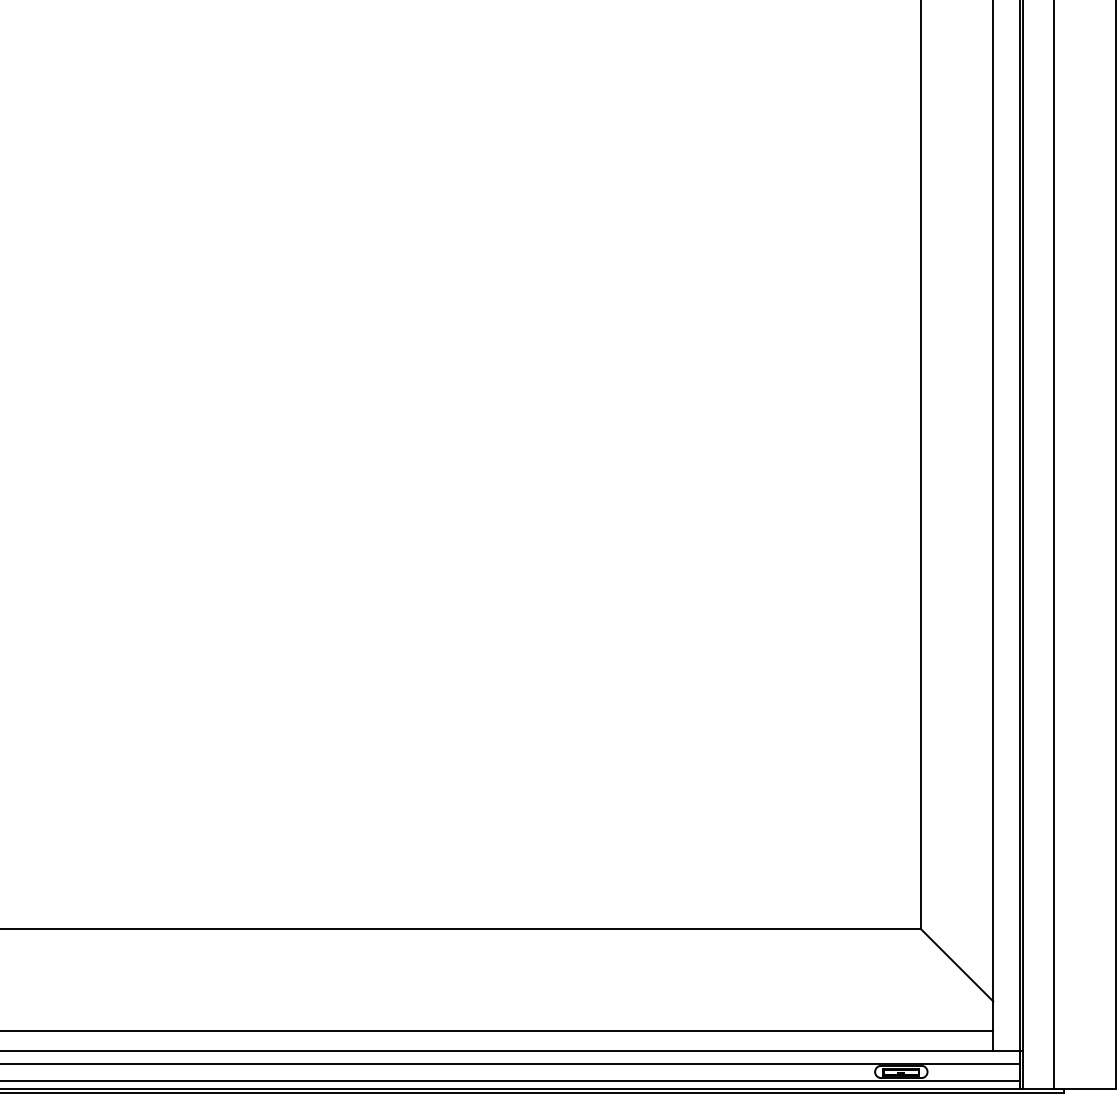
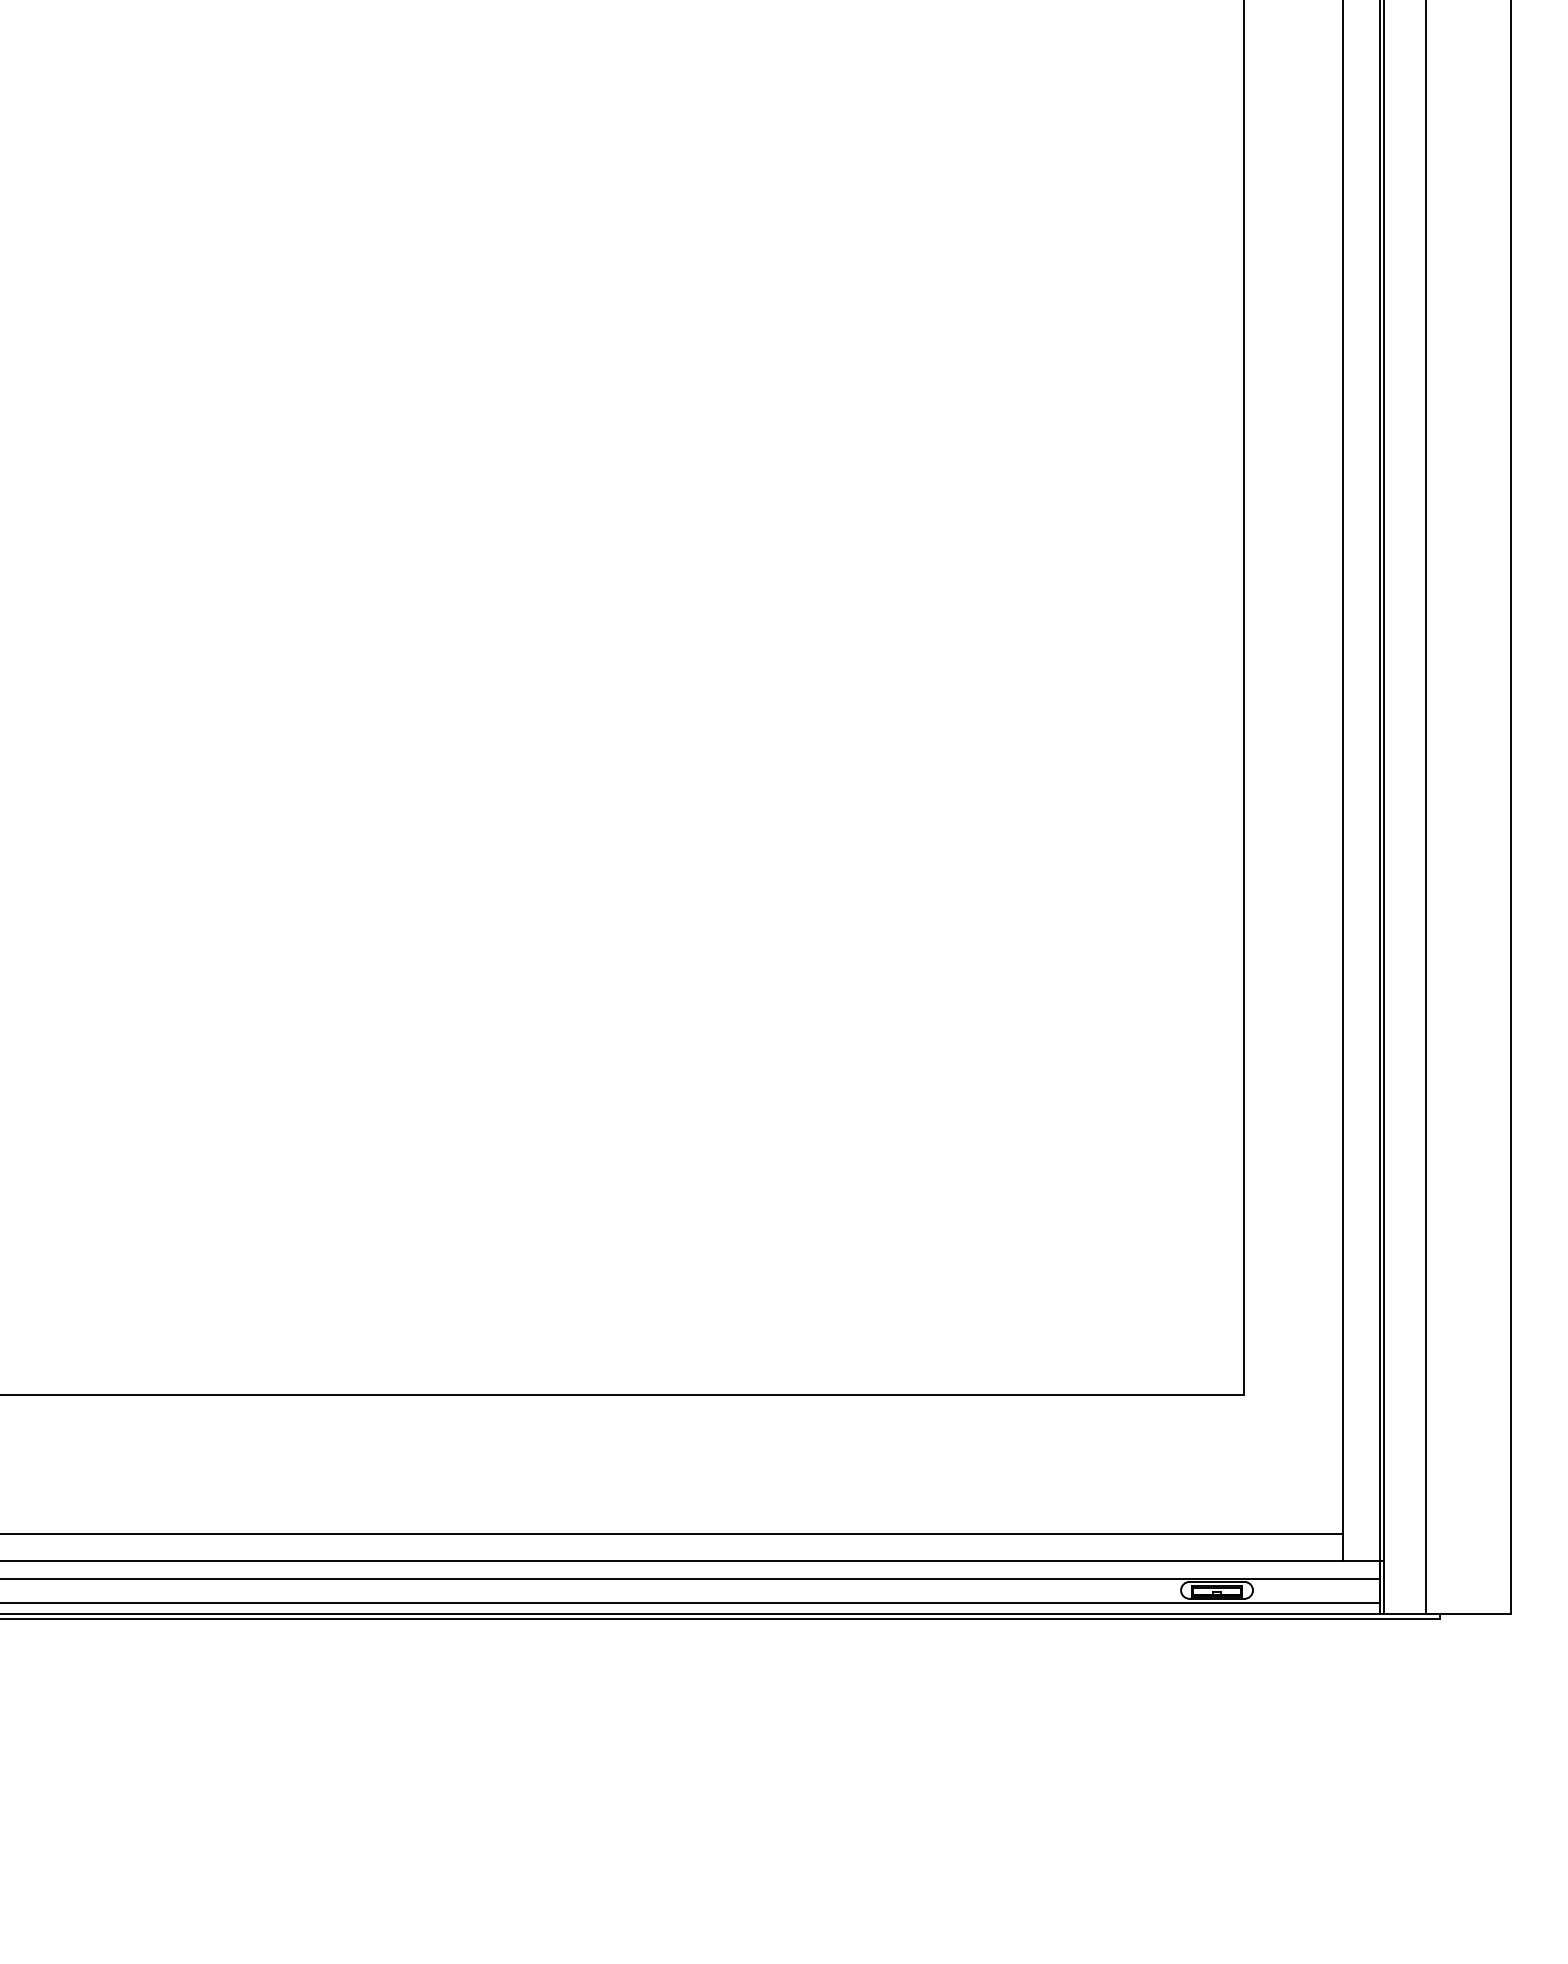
line: (957, 964) -> (1293, 1443), removed

